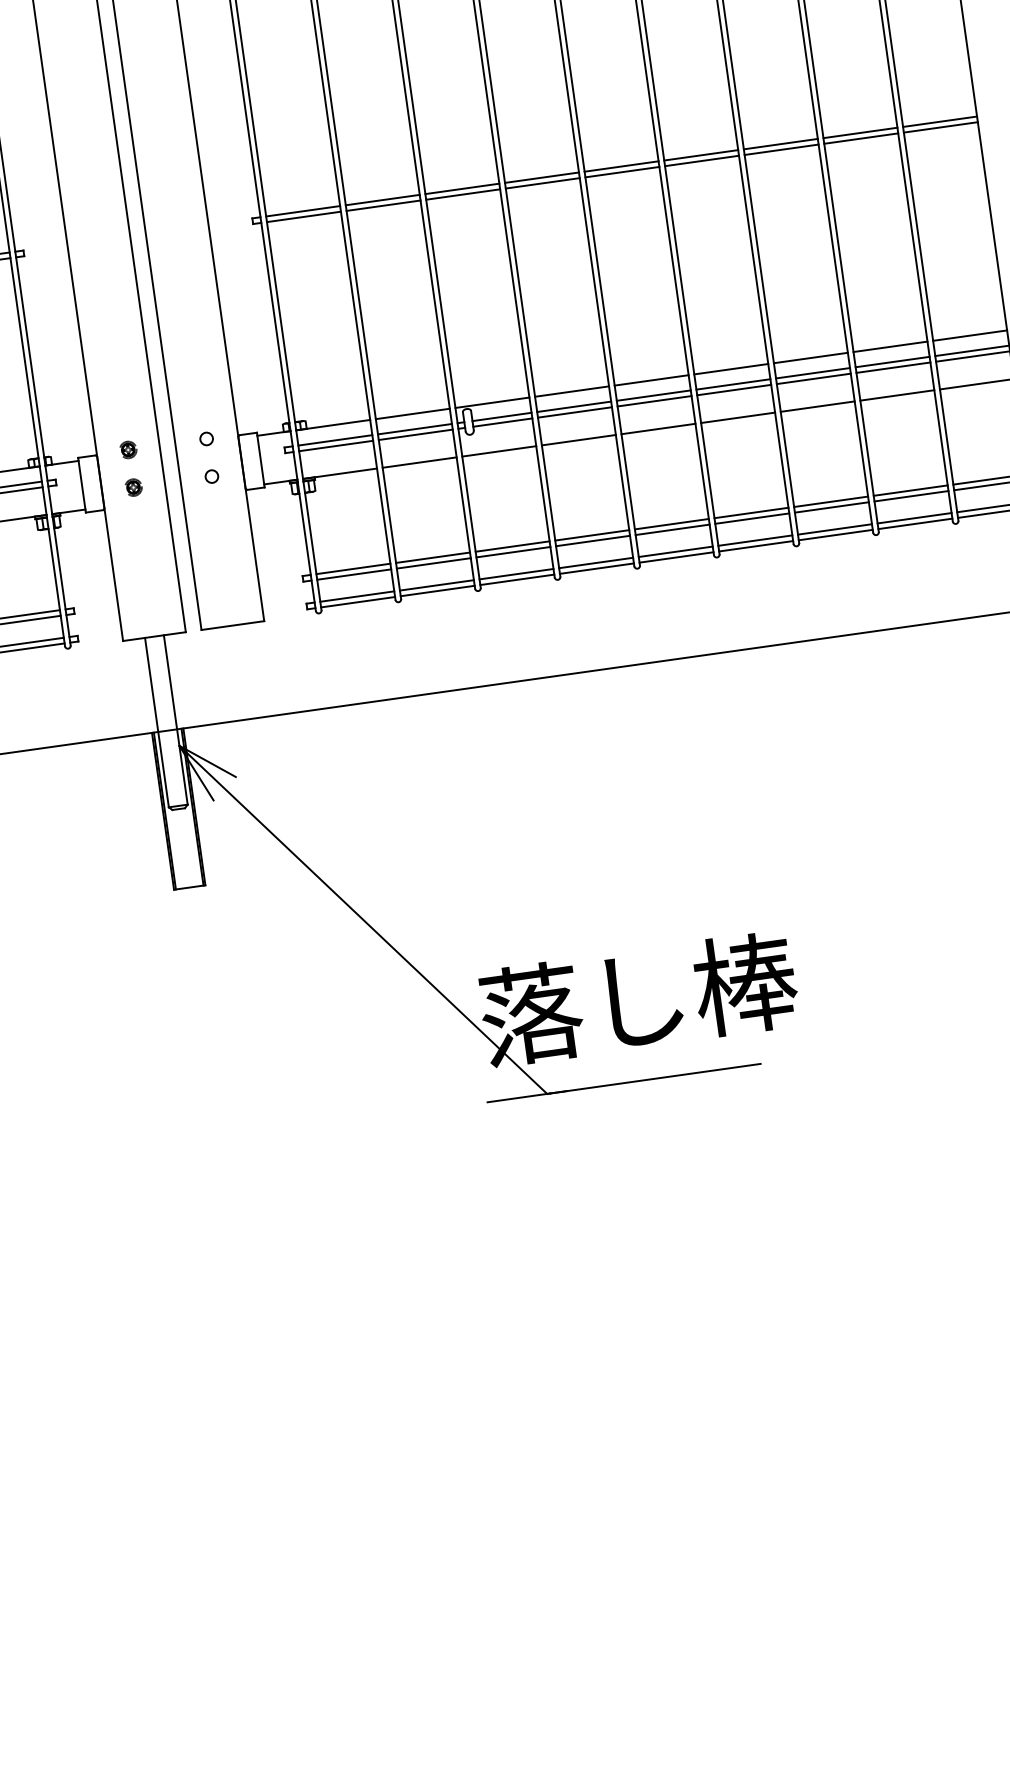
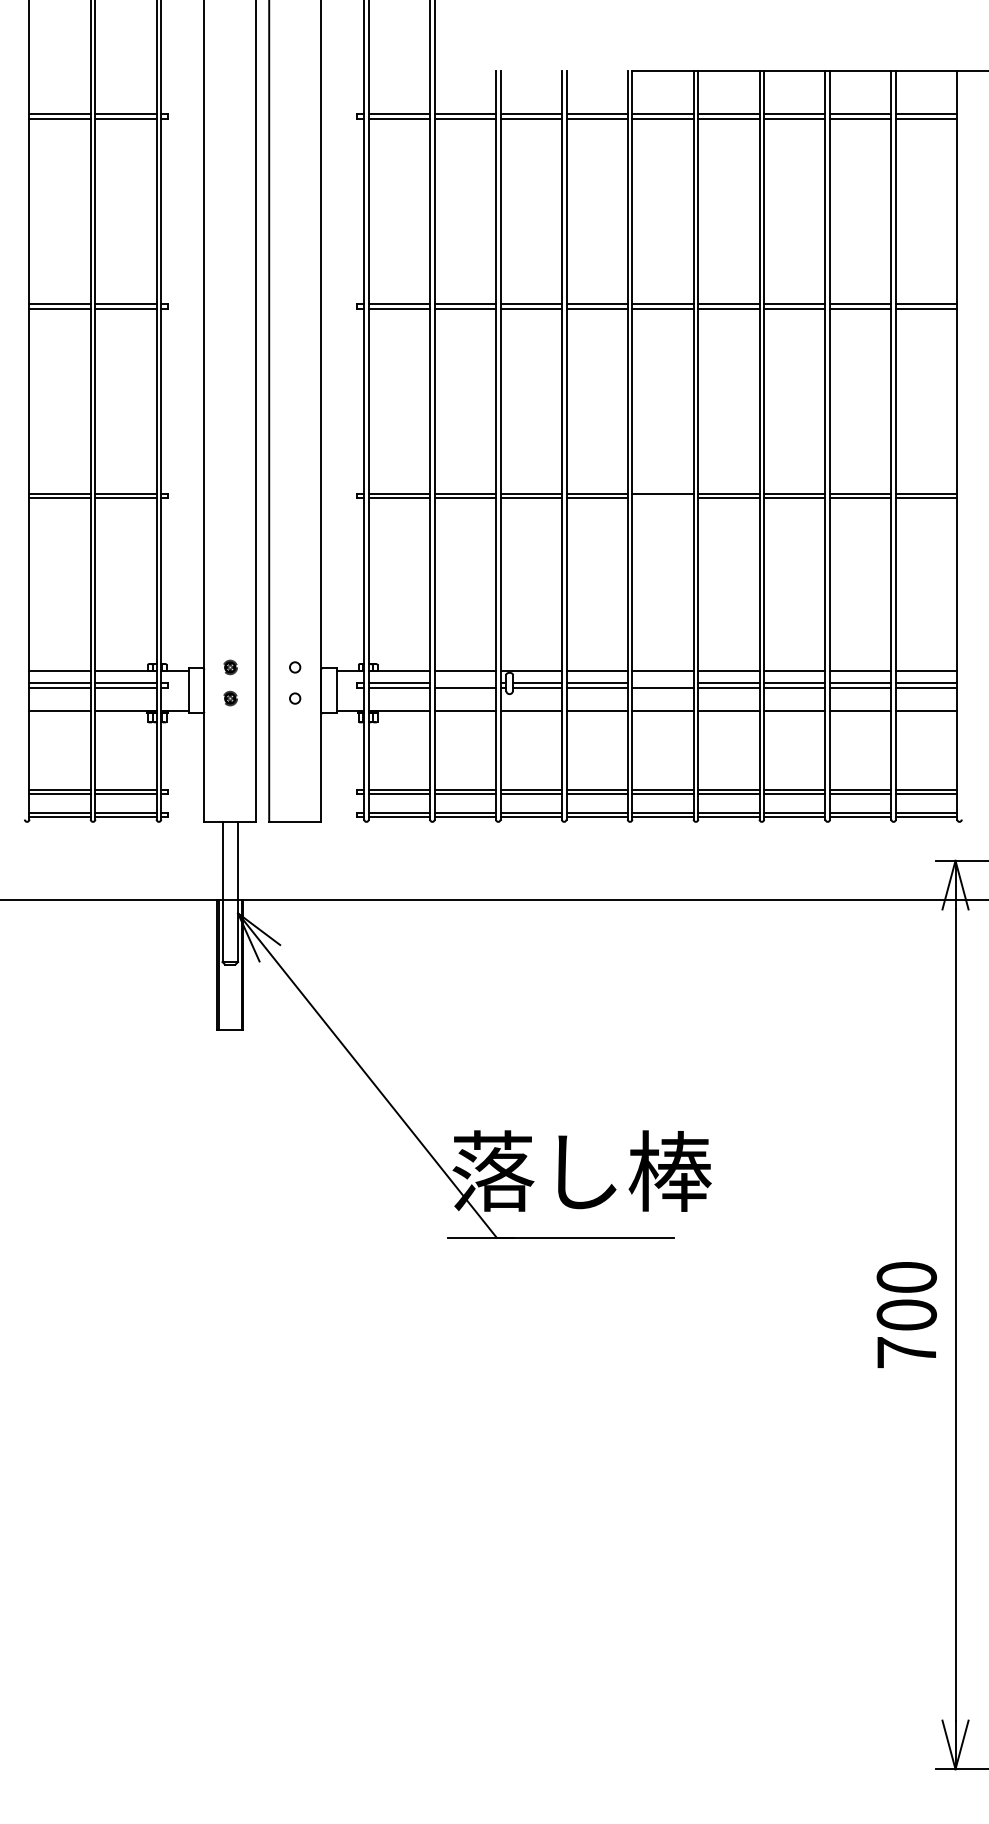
line: (621, 172) -> (662, 498), removed
line: (653, 395) -> (662, 683), removed
line: (413, 429) -> (464, 683), removed

